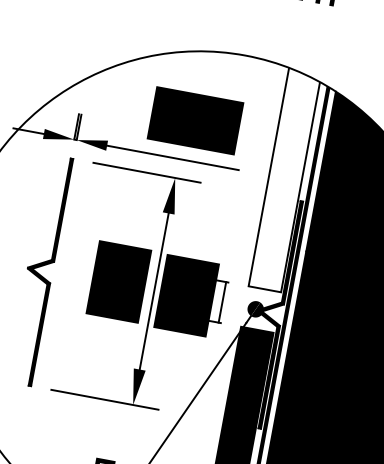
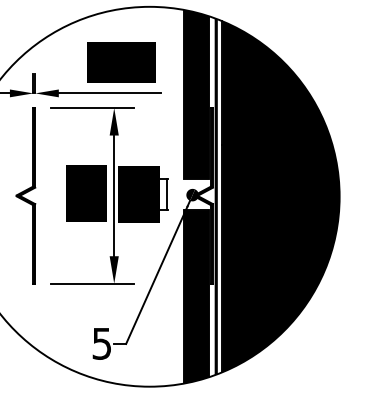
fill: (285, 178) -> (196, 93), added

